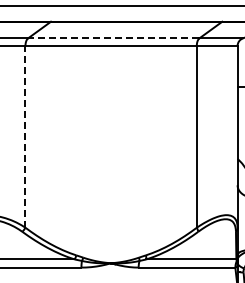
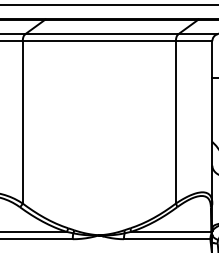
line: (113, 38) -> (101, 34), dashed -> solid
line: (25, 136) -> (22, 122), dashed -> solid

